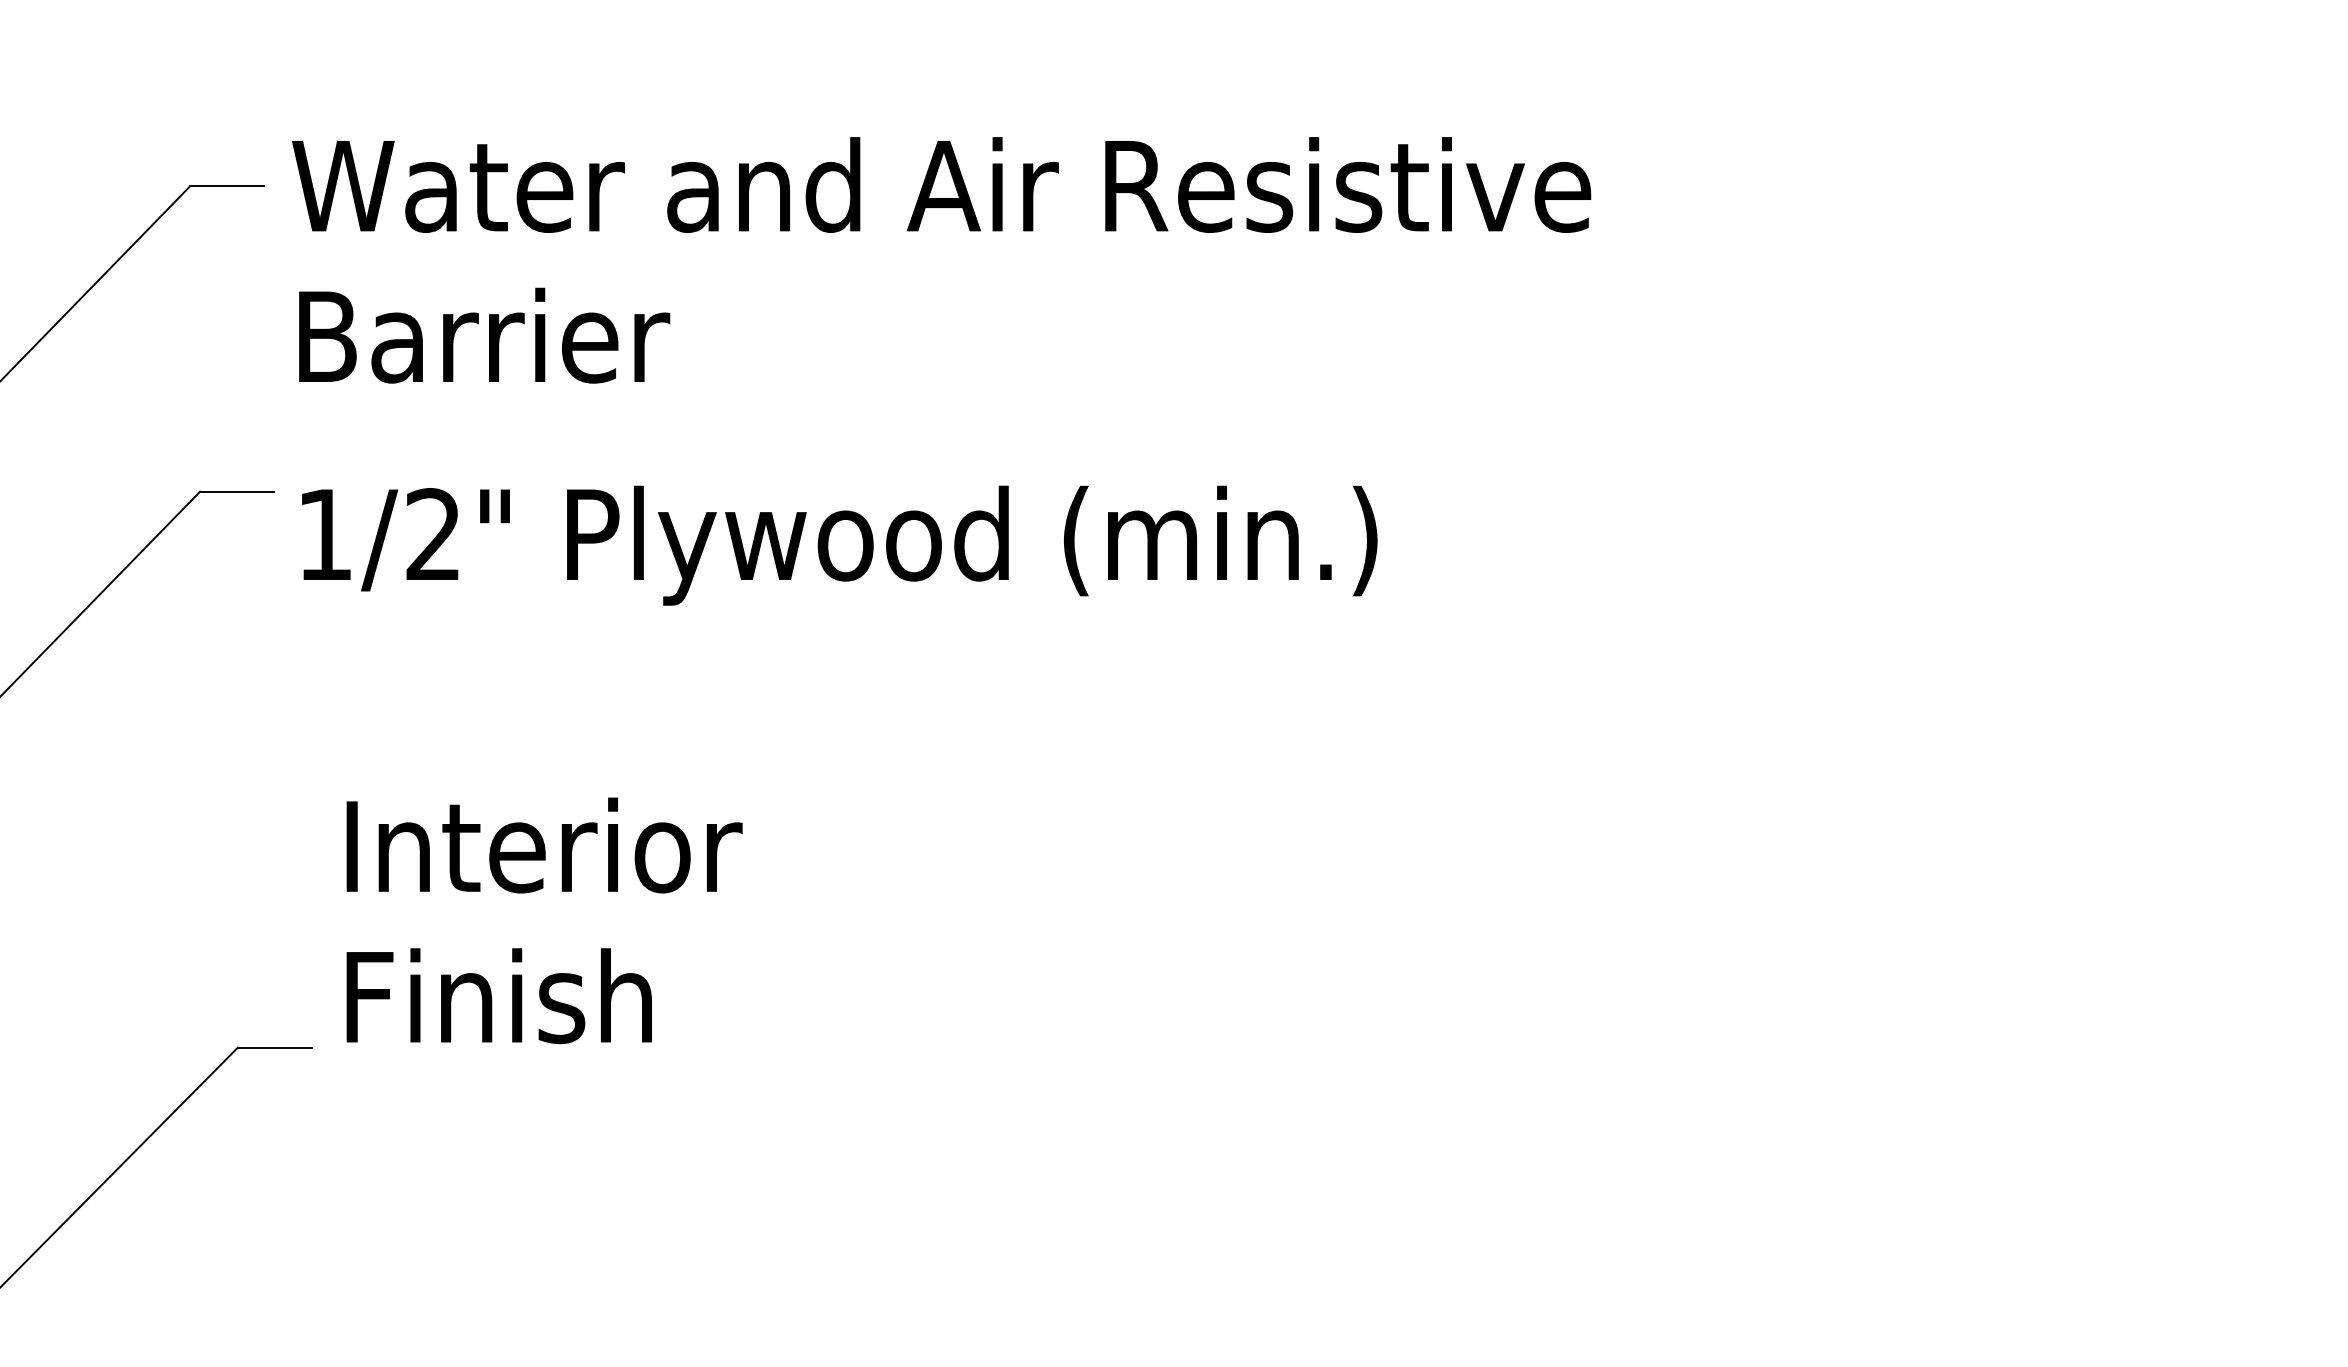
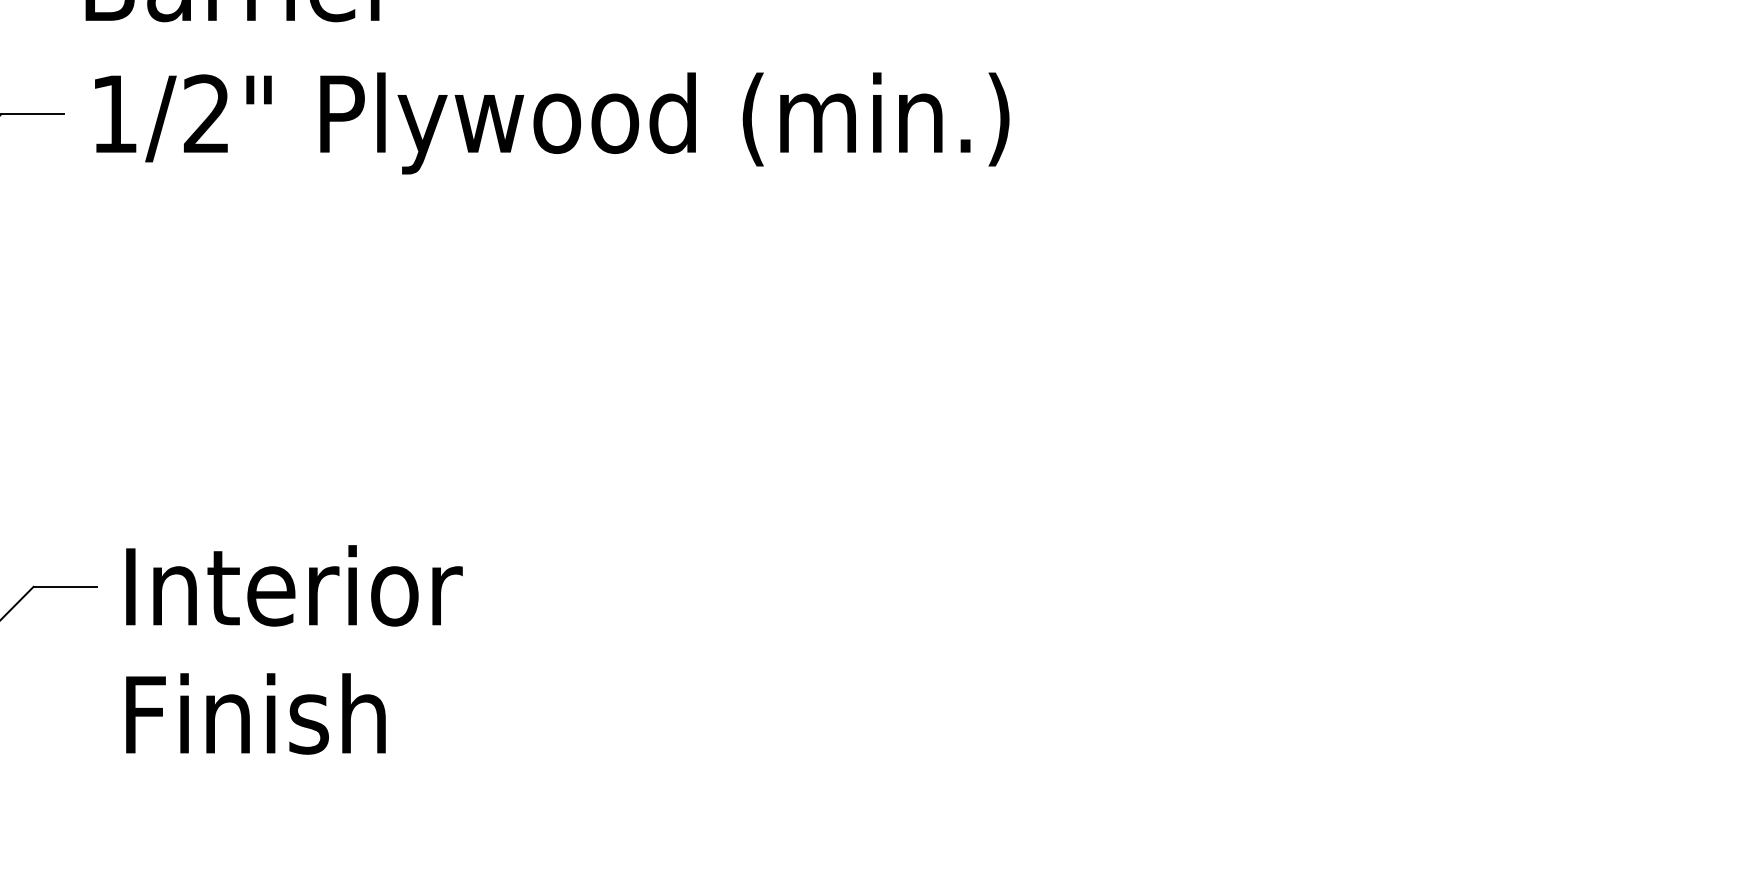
text: (839, 545) -> (551, 123), moved
text: (544, 920) -> (294, 649), moved

